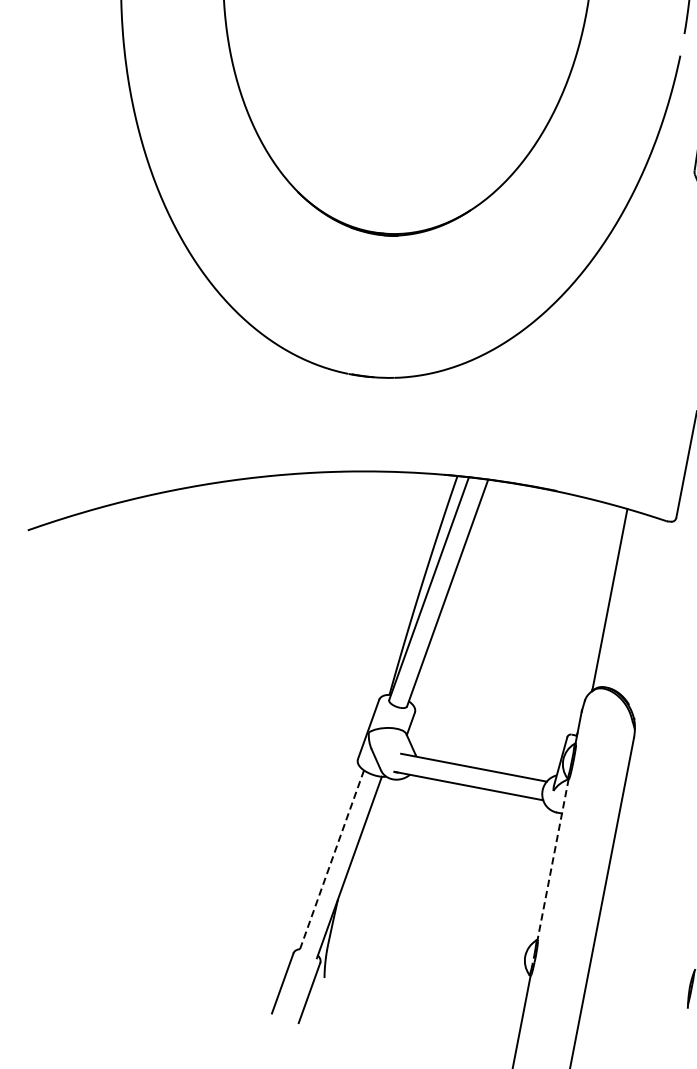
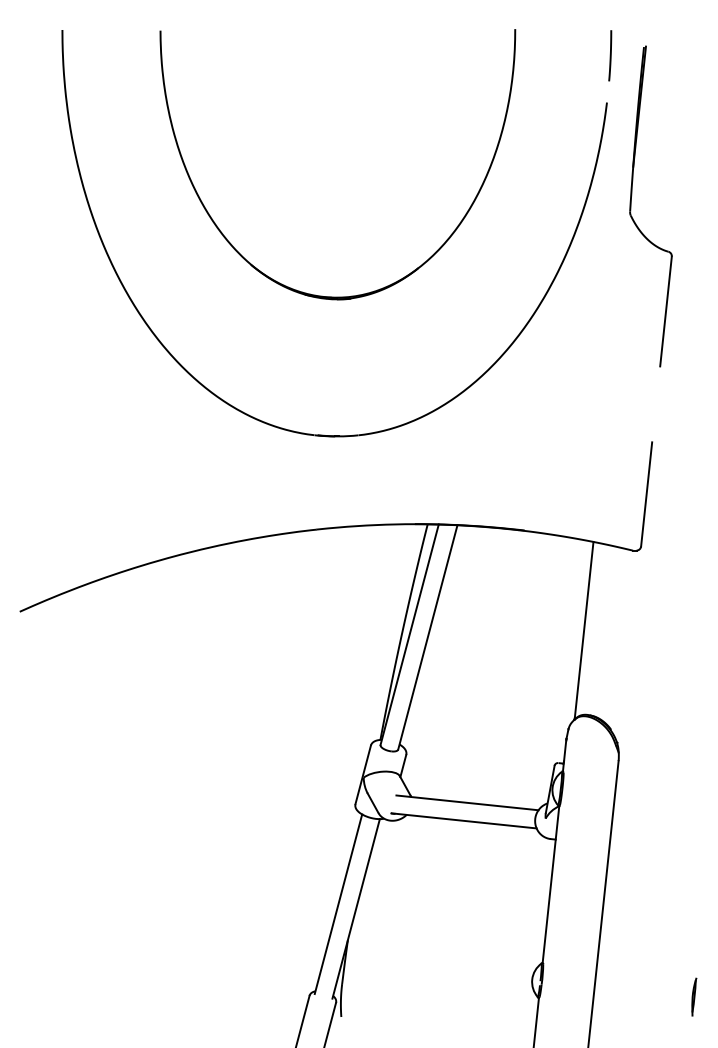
line: (552, 860) -> (550, 885), dashed -> solid
line: (331, 861) -> (338, 904), dashed -> solid

